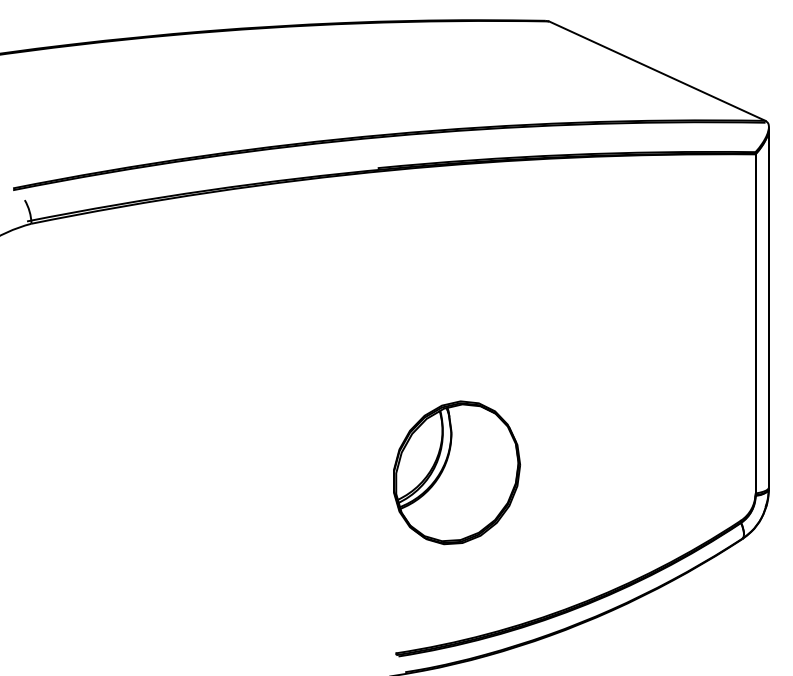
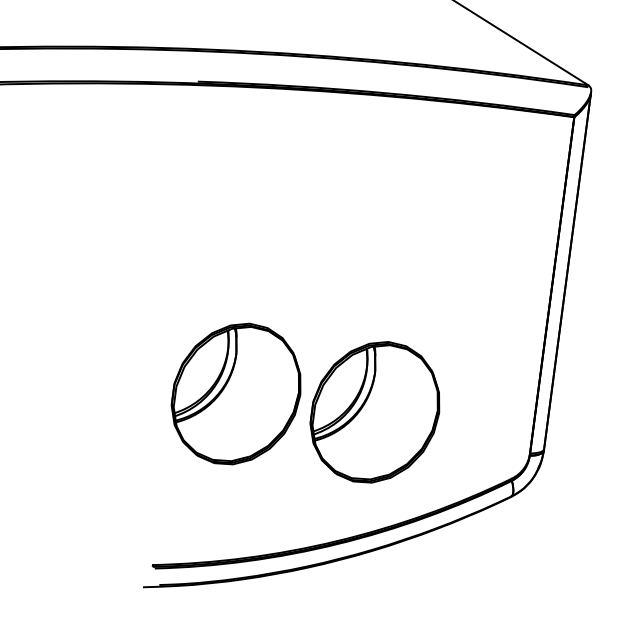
part: (596, 472) -> (375, 411), added

